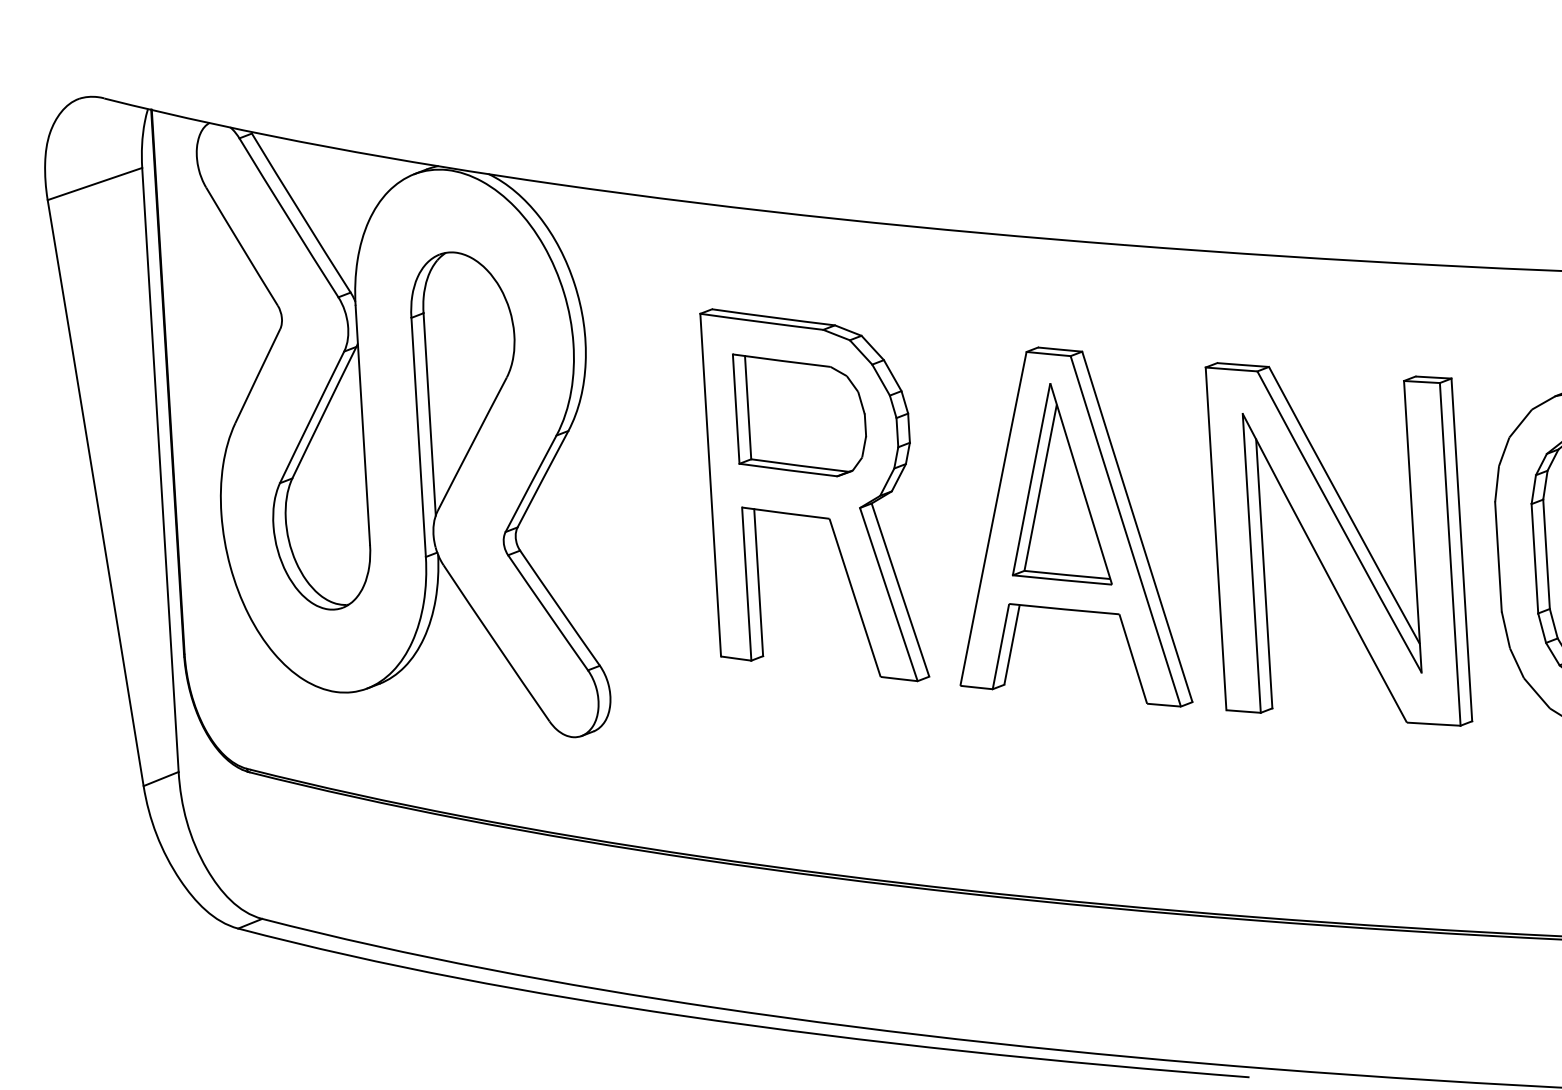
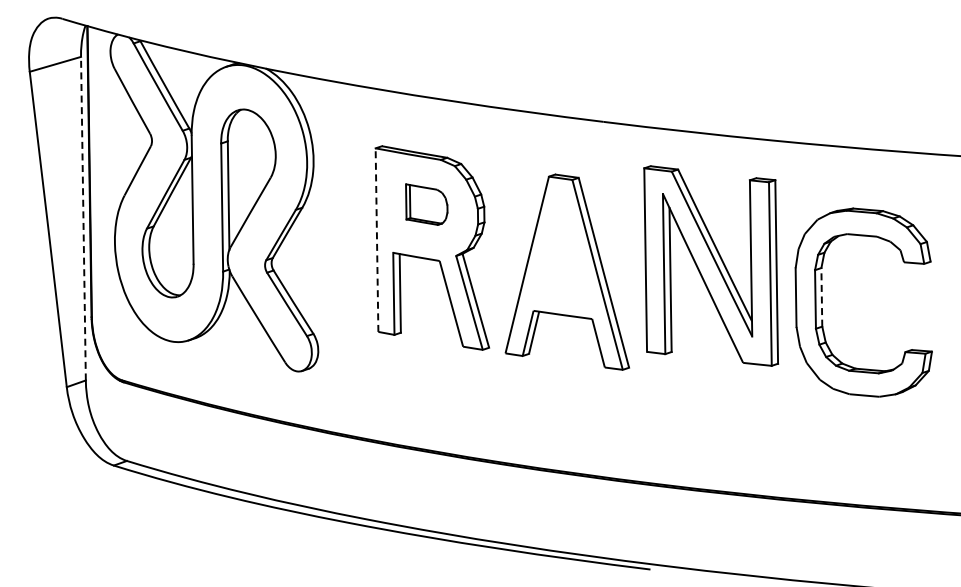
part: (800, 414) -> (426, 204), size x0.6
line: (160, 469) -> (83, 218), solid -> dashed
line: (711, 485) -> (377, 240), solid -> dashed
part: (1057, 485) -> (562, 248), removed
part: (1339, 543) -> (711, 265), moved
line: (1545, 552) -> (821, 296), solid -> dashed

